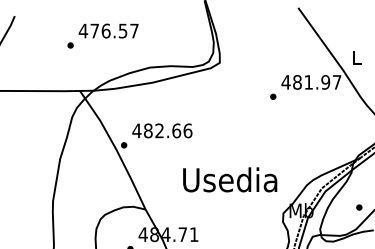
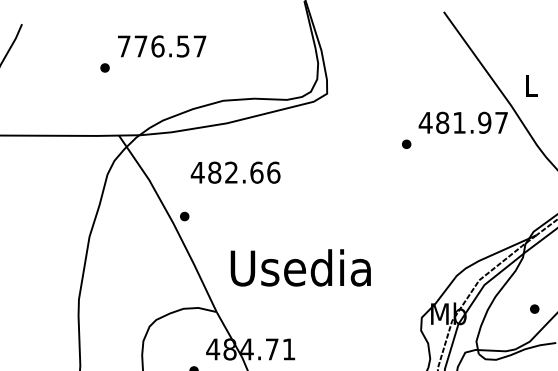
text: (83, 30) -> (124, 45), 476.57 -> 776.57
text: (162, 130) -> (235, 172), moved
text: (230, 179) -> (301, 267), moved

